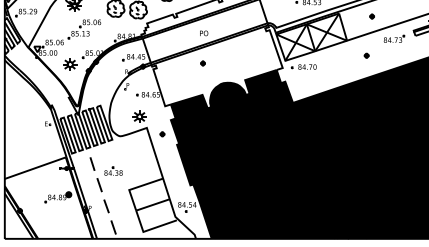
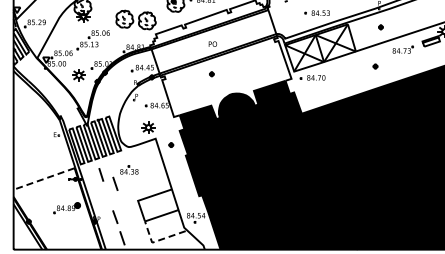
line: (34, 168) -> (43, 179), solid -> dashed
part: (109, 178) -> (125, 177), moved
line: (148, 229) -> (157, 240), solid -> dashed

